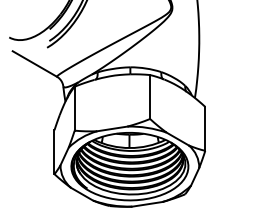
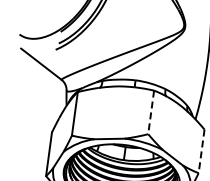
line: (150, 97) -> (151, 112), solid -> dashed
line: (205, 128) -> (201, 151), solid -> dashed

